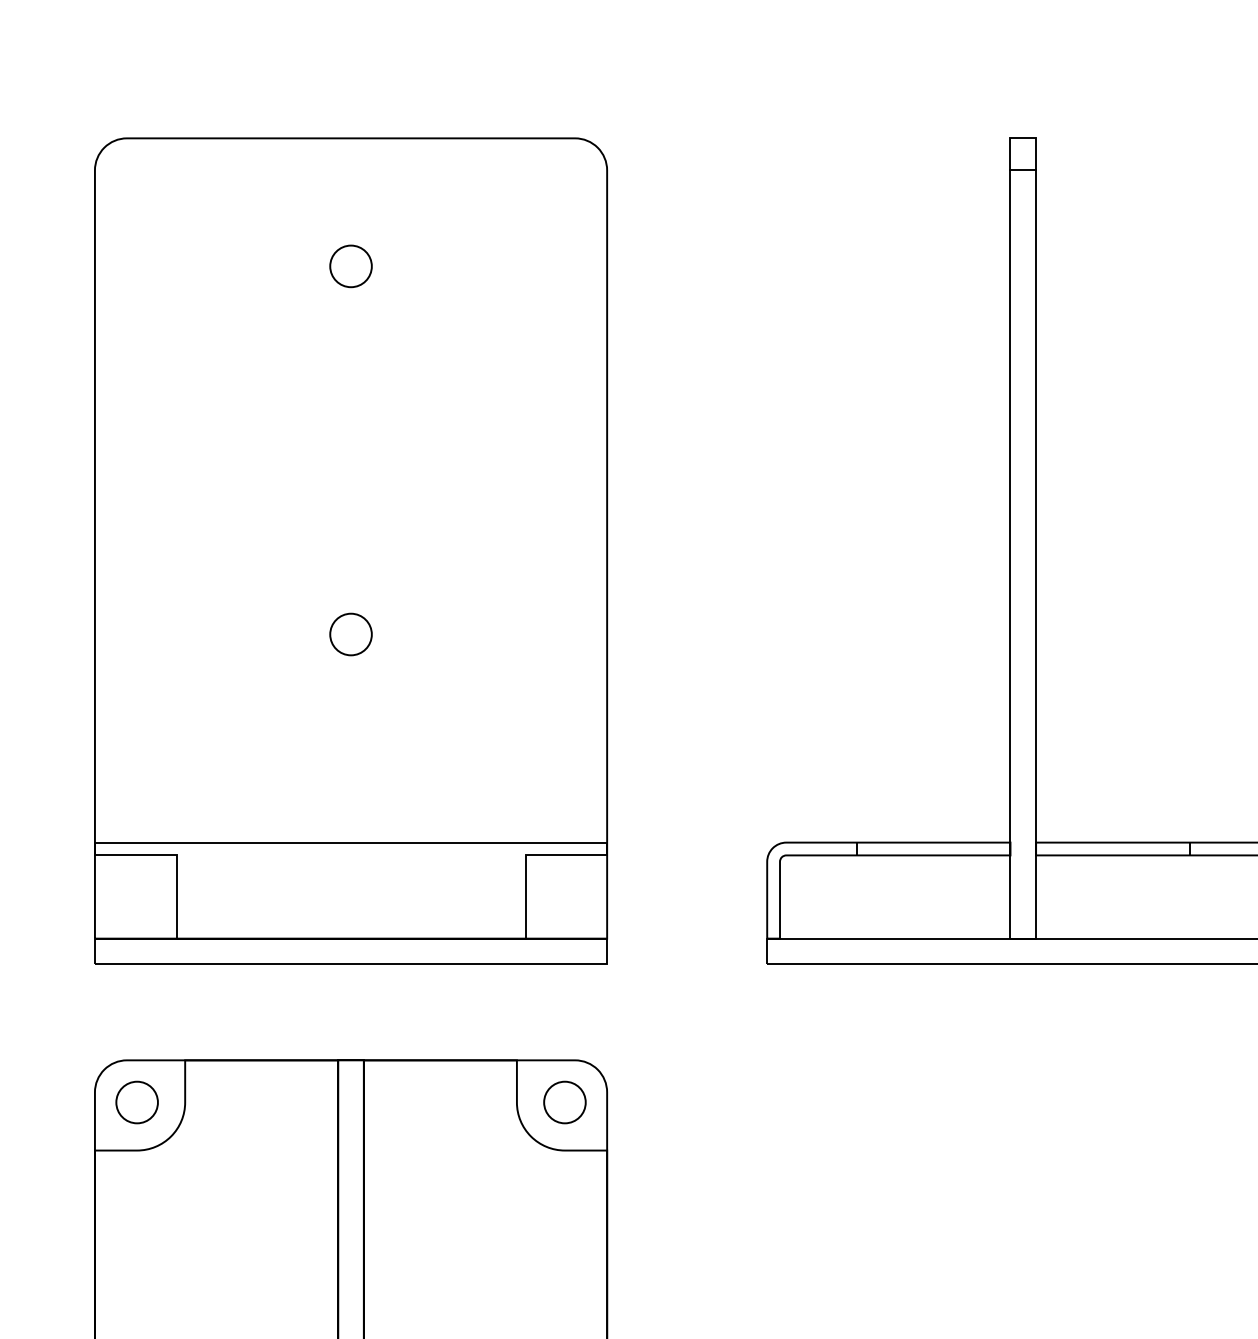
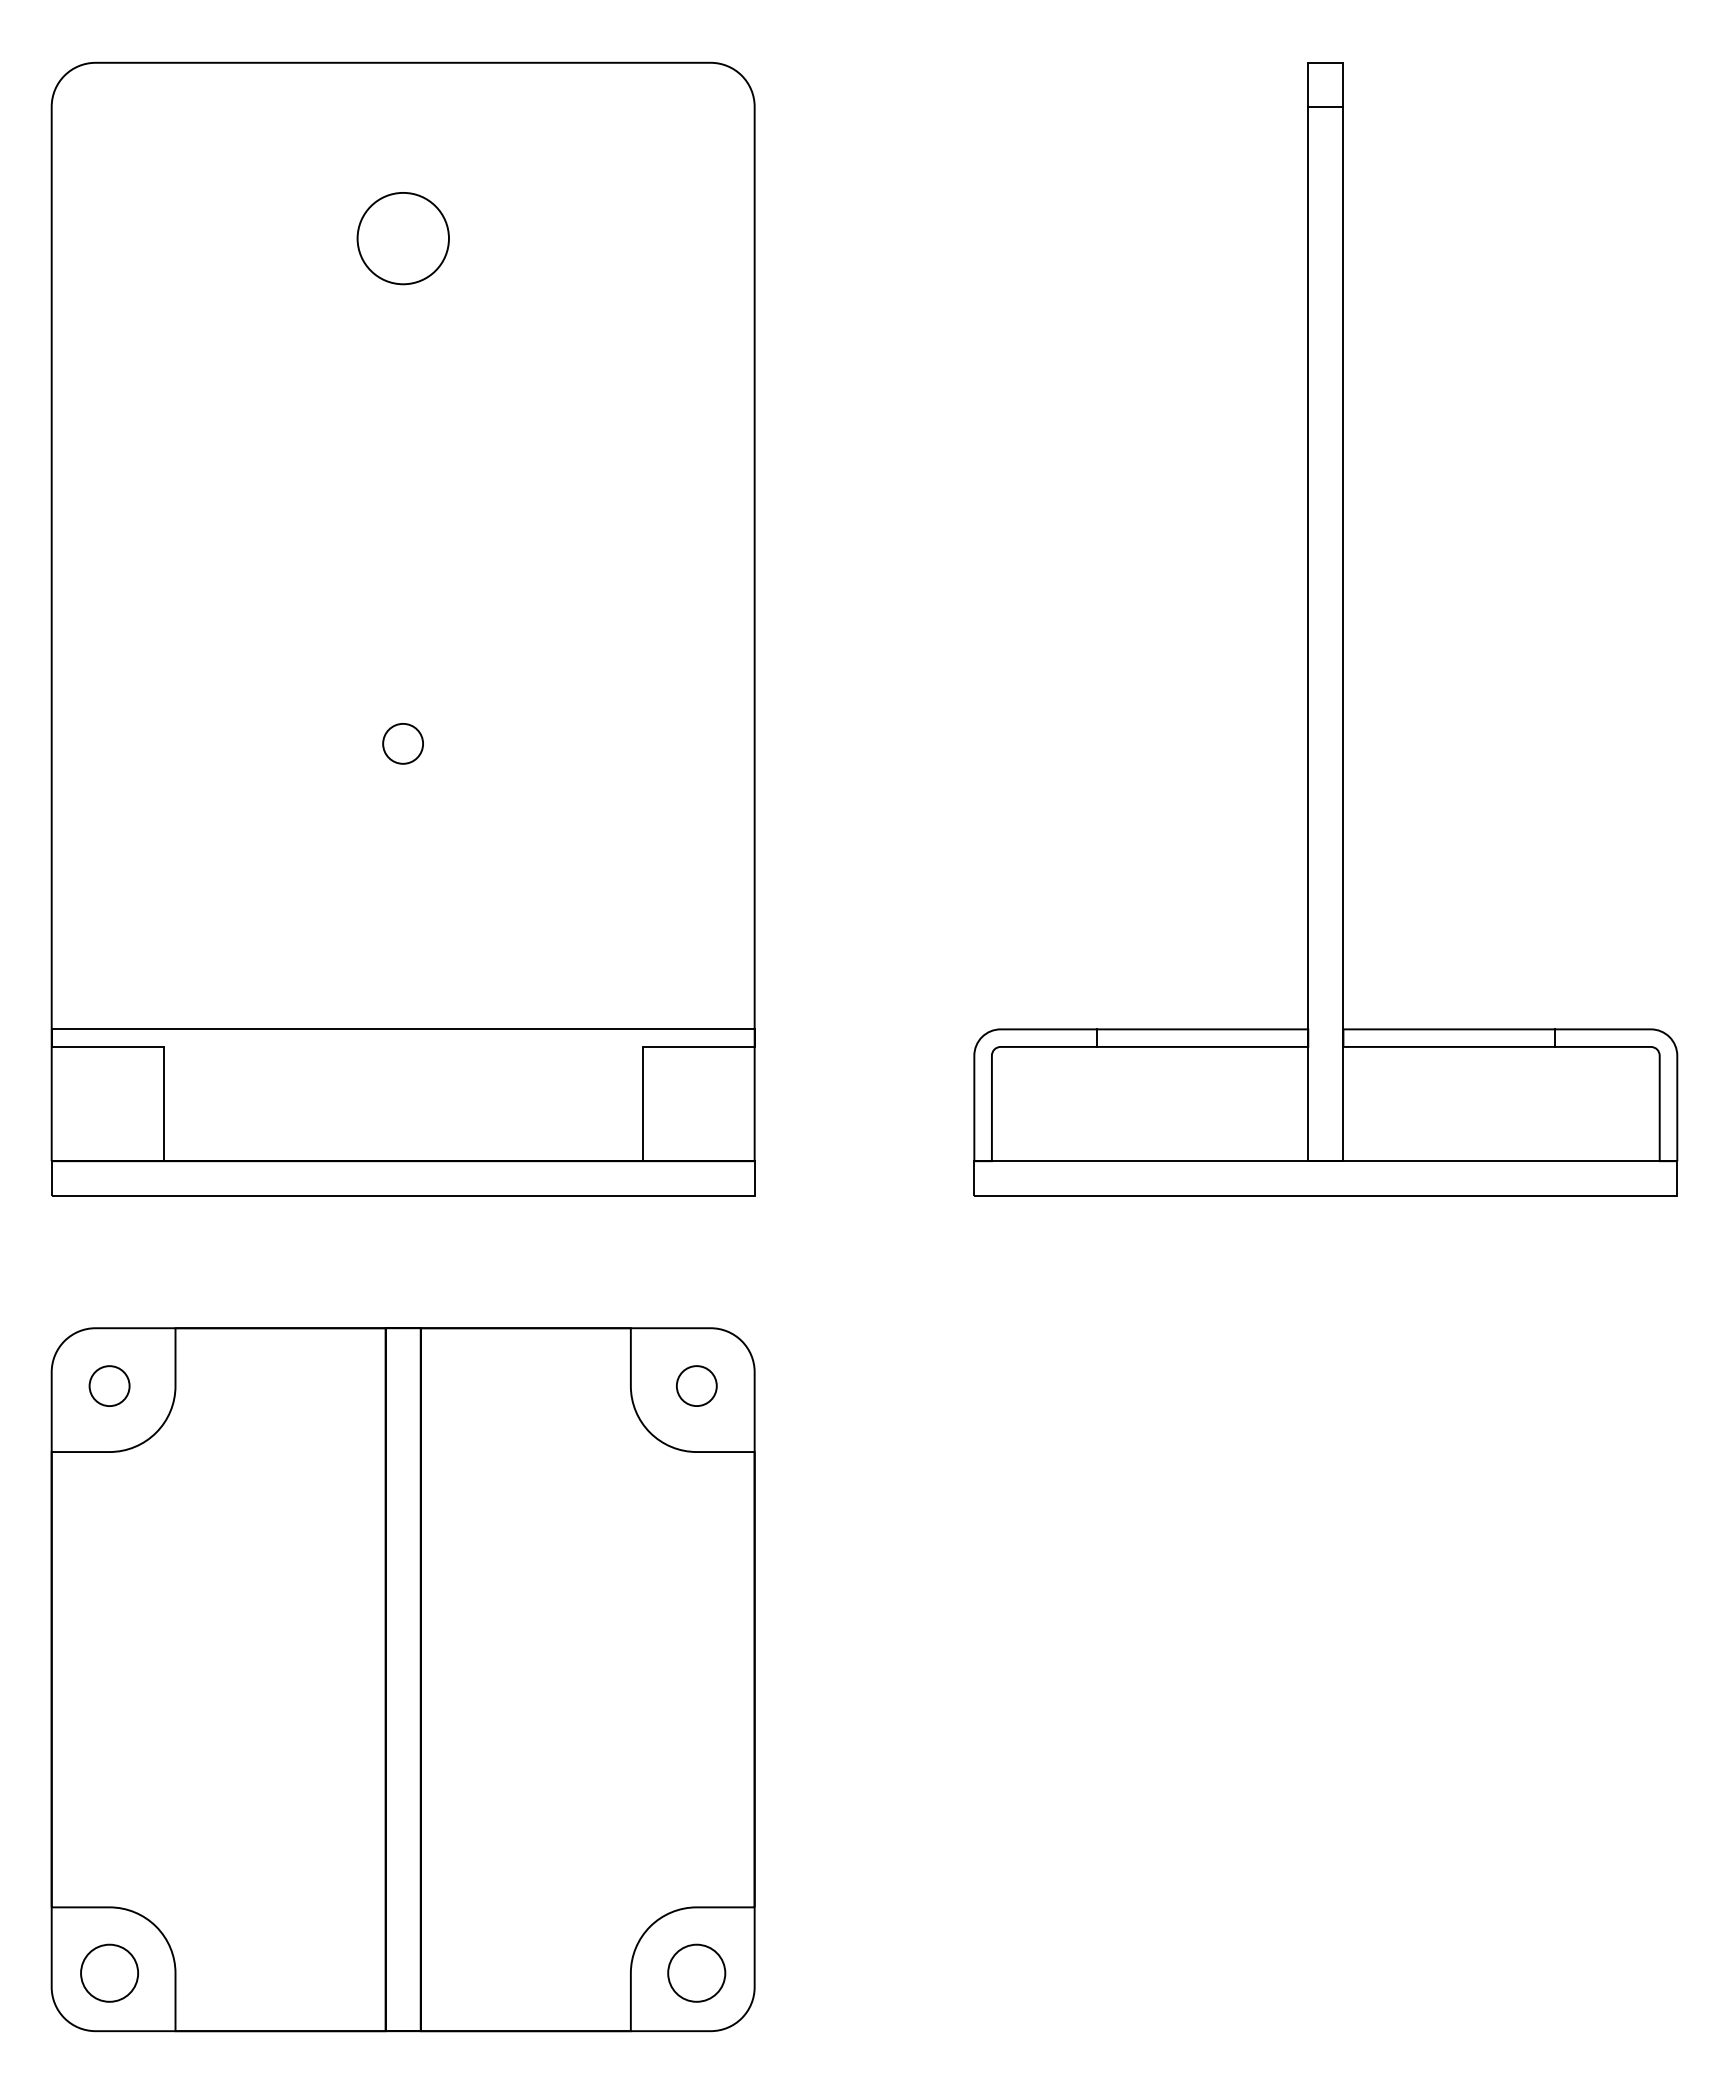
circle: (350, 266) -> (402, 238), size x1.6
circle: (350, 634) -> (402, 743), size x0.7
circle: (137, 1102) -> (109, 1385), size x0.7
circle: (564, 1102) -> (696, 1385), size x0.7

